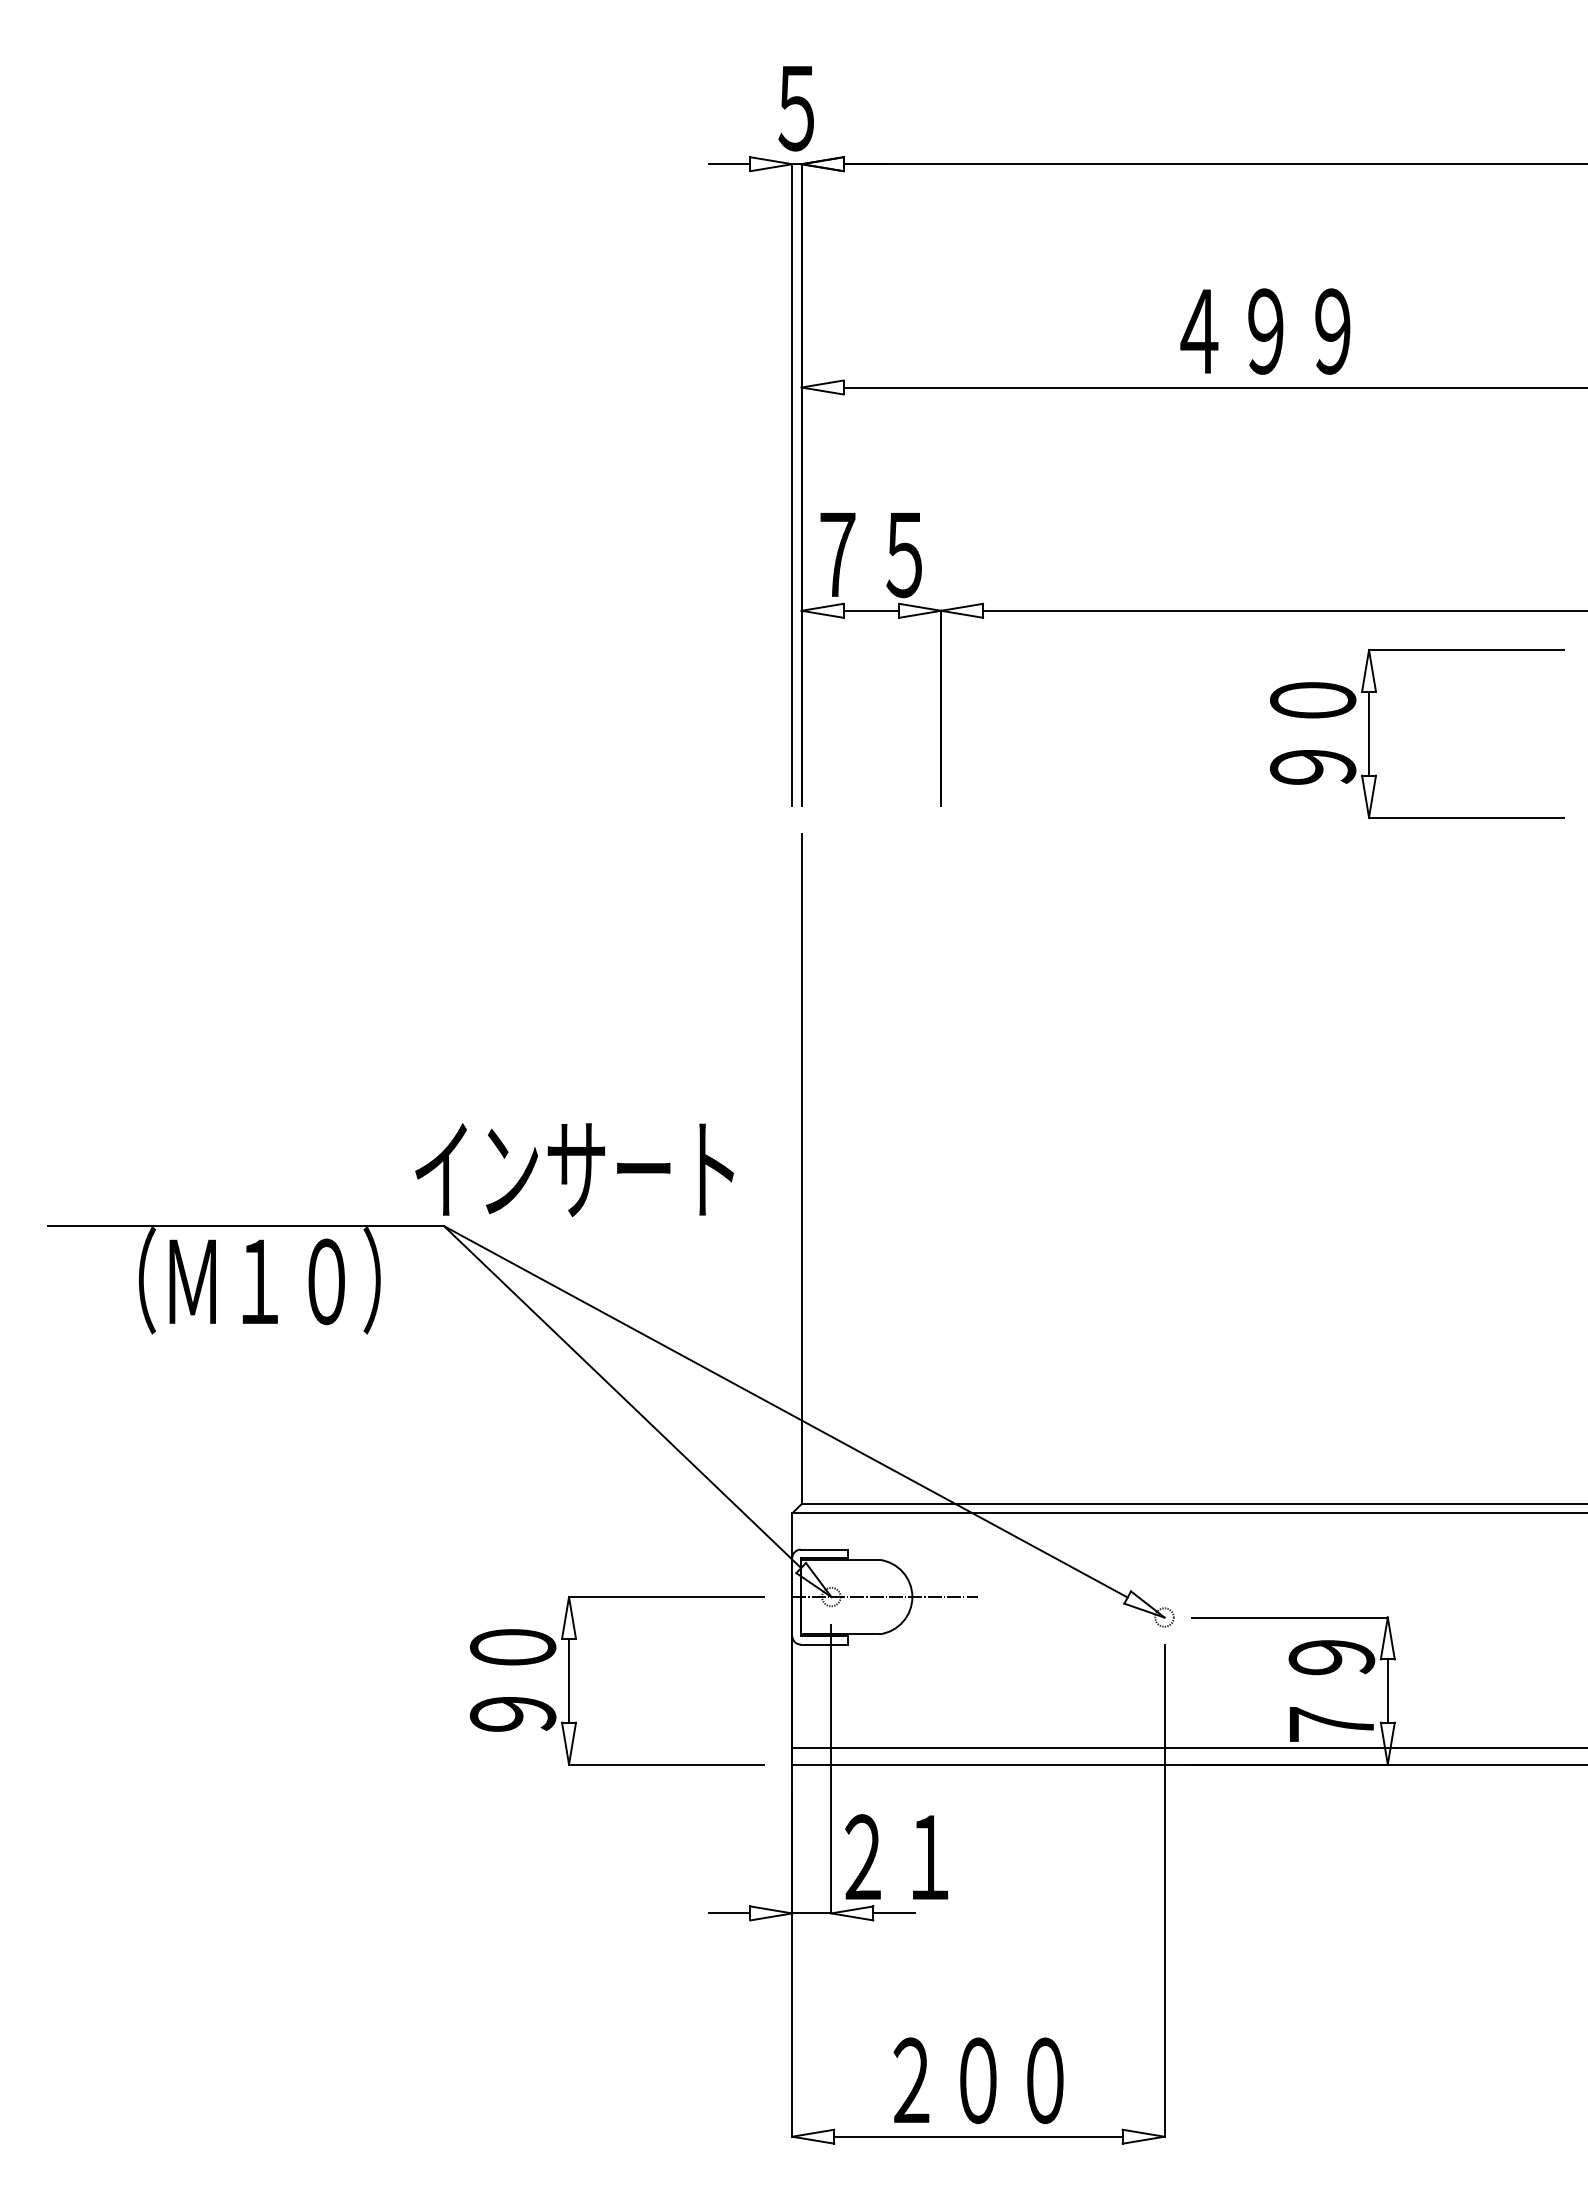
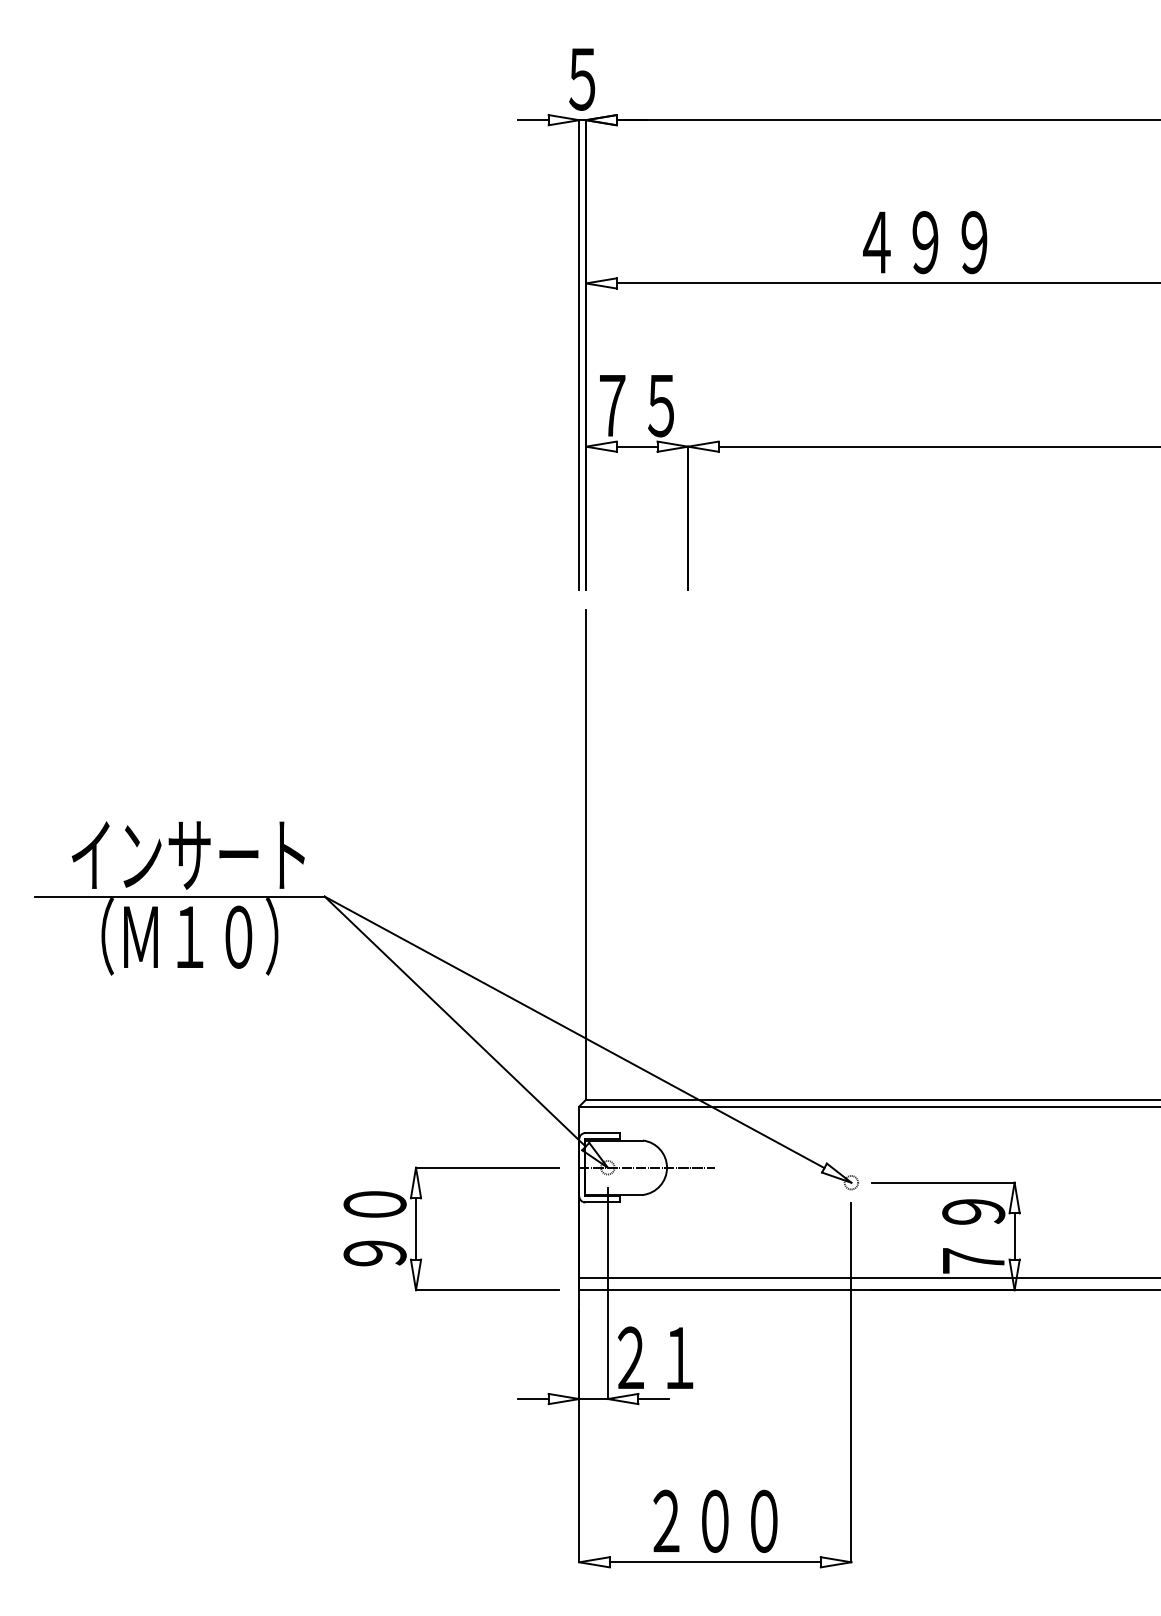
part: (1369, 733) -> (1001, 536), removed
text: (574, 1170) -> (188, 855), moved

